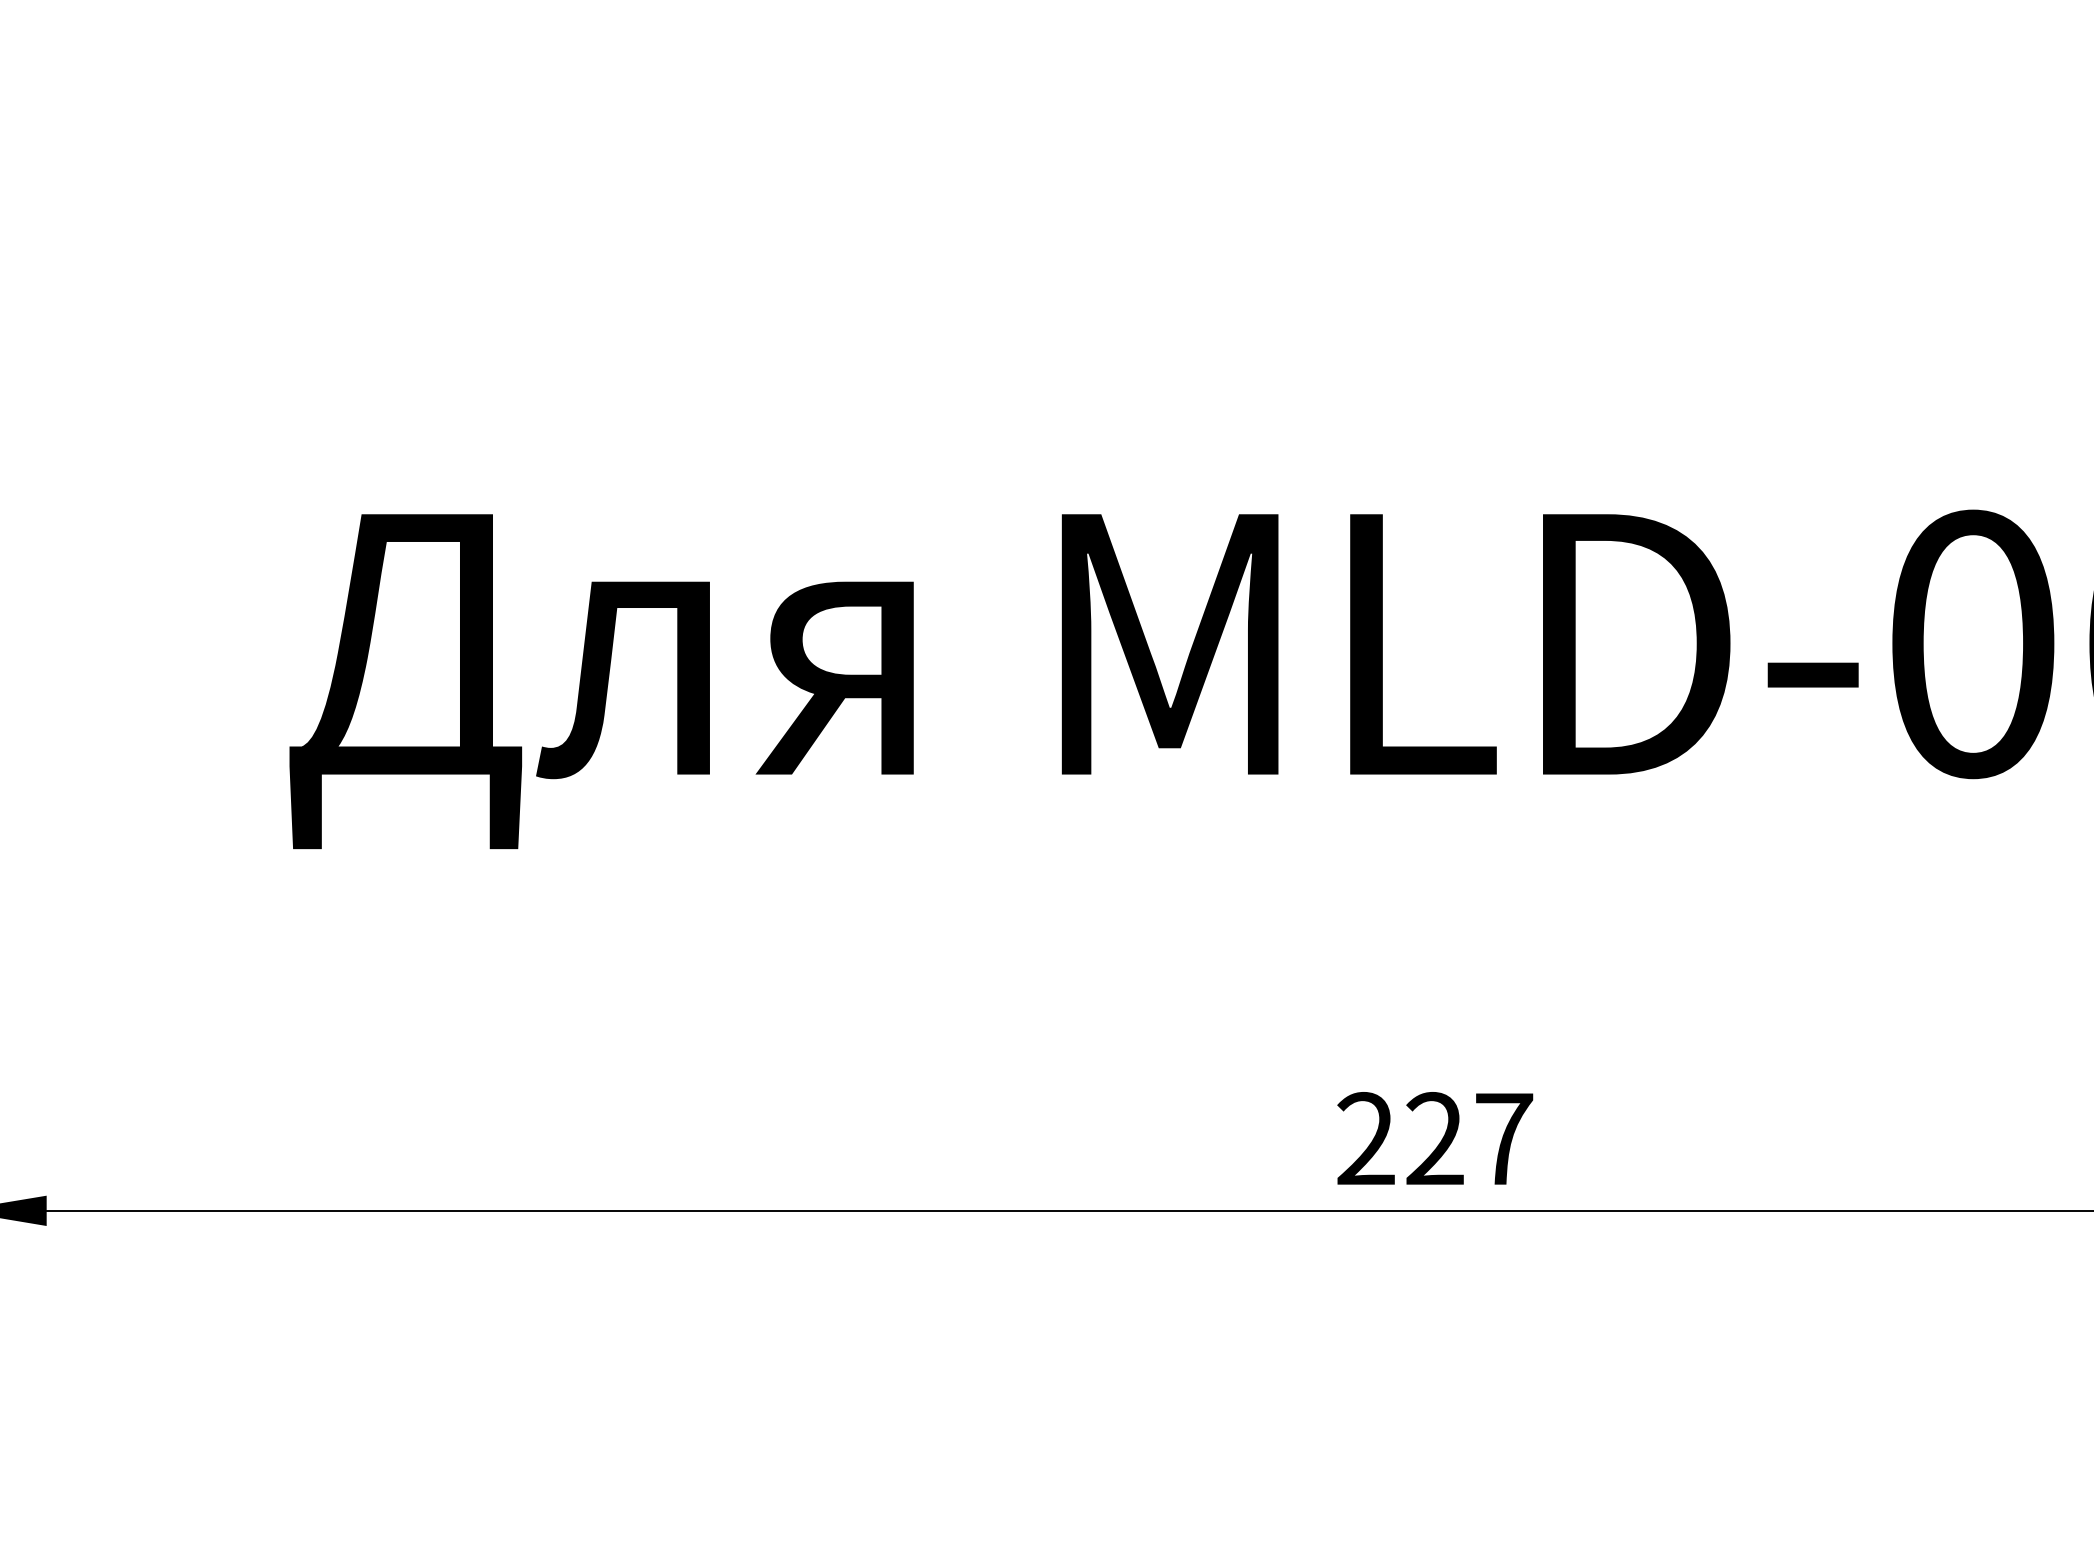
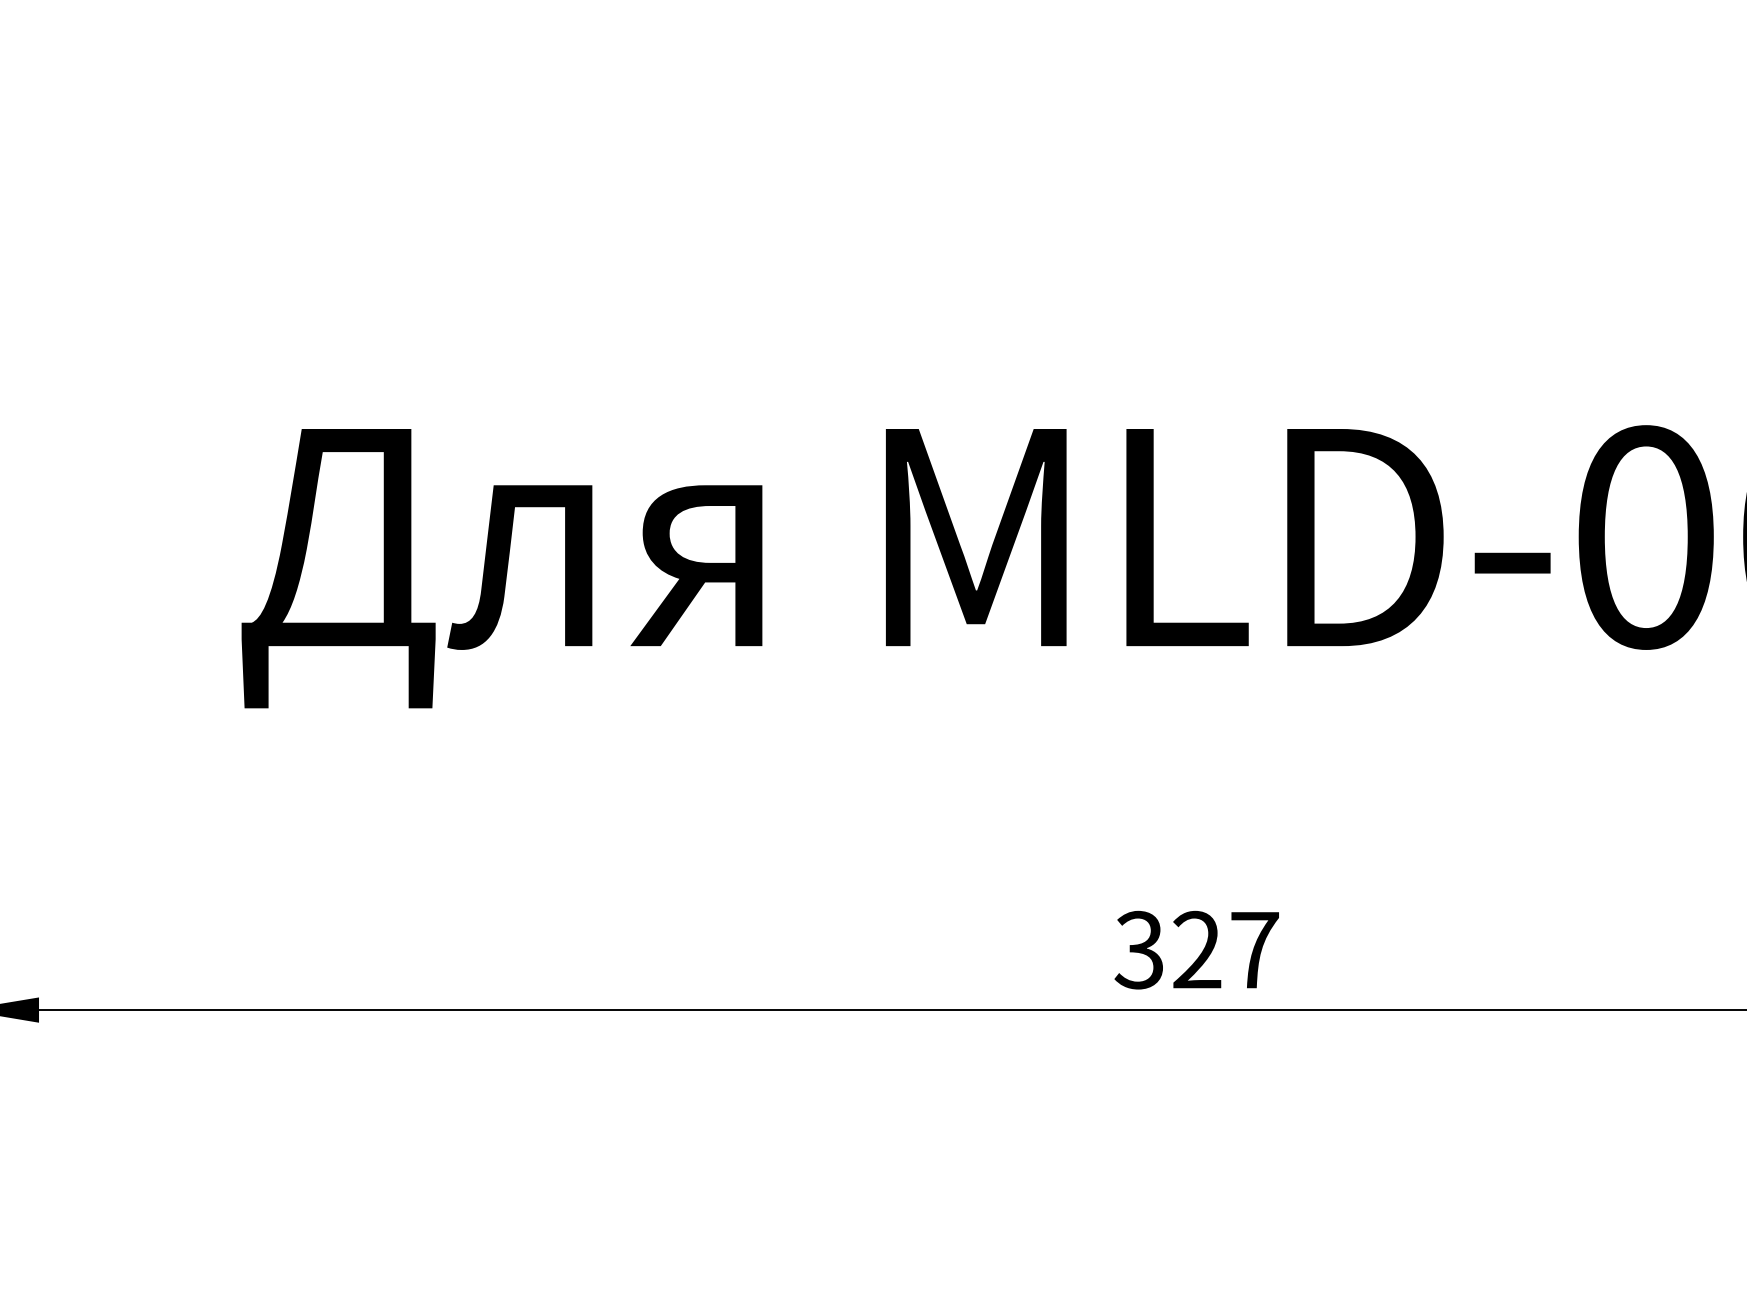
text: (1364, 1139) -> (1138, 950), 227 -> 327

